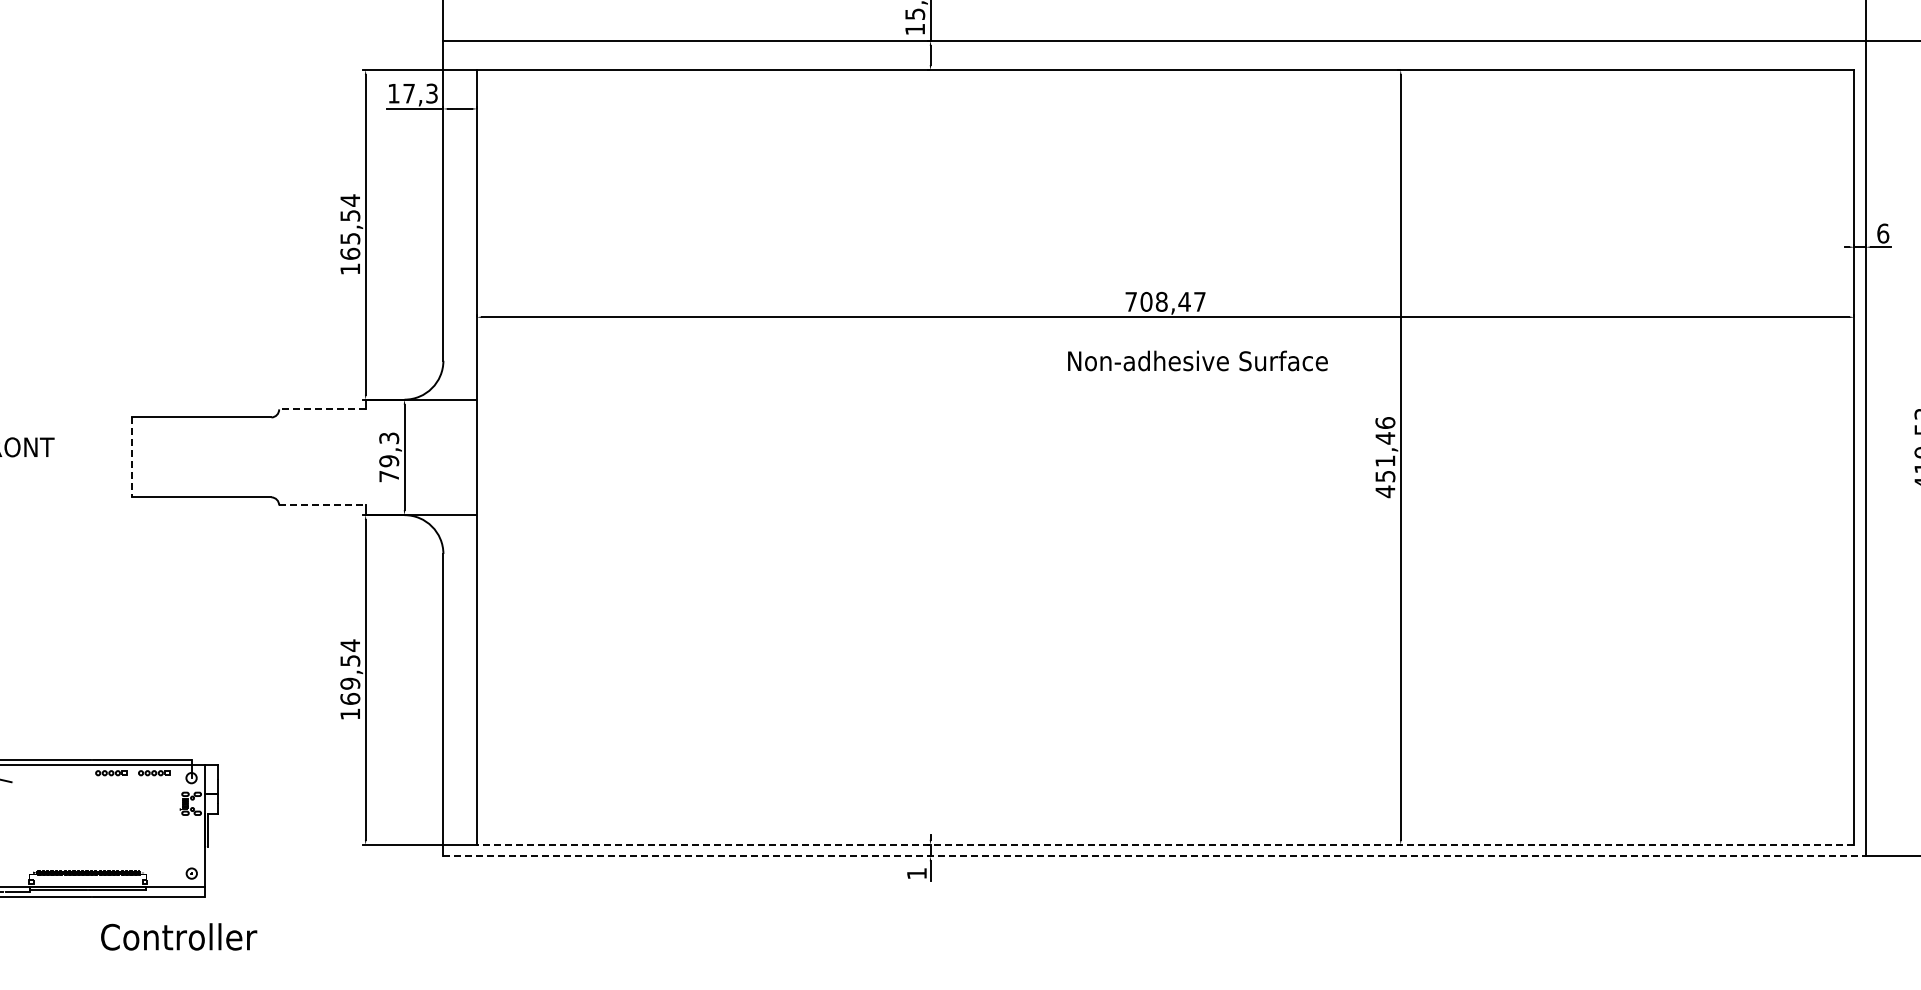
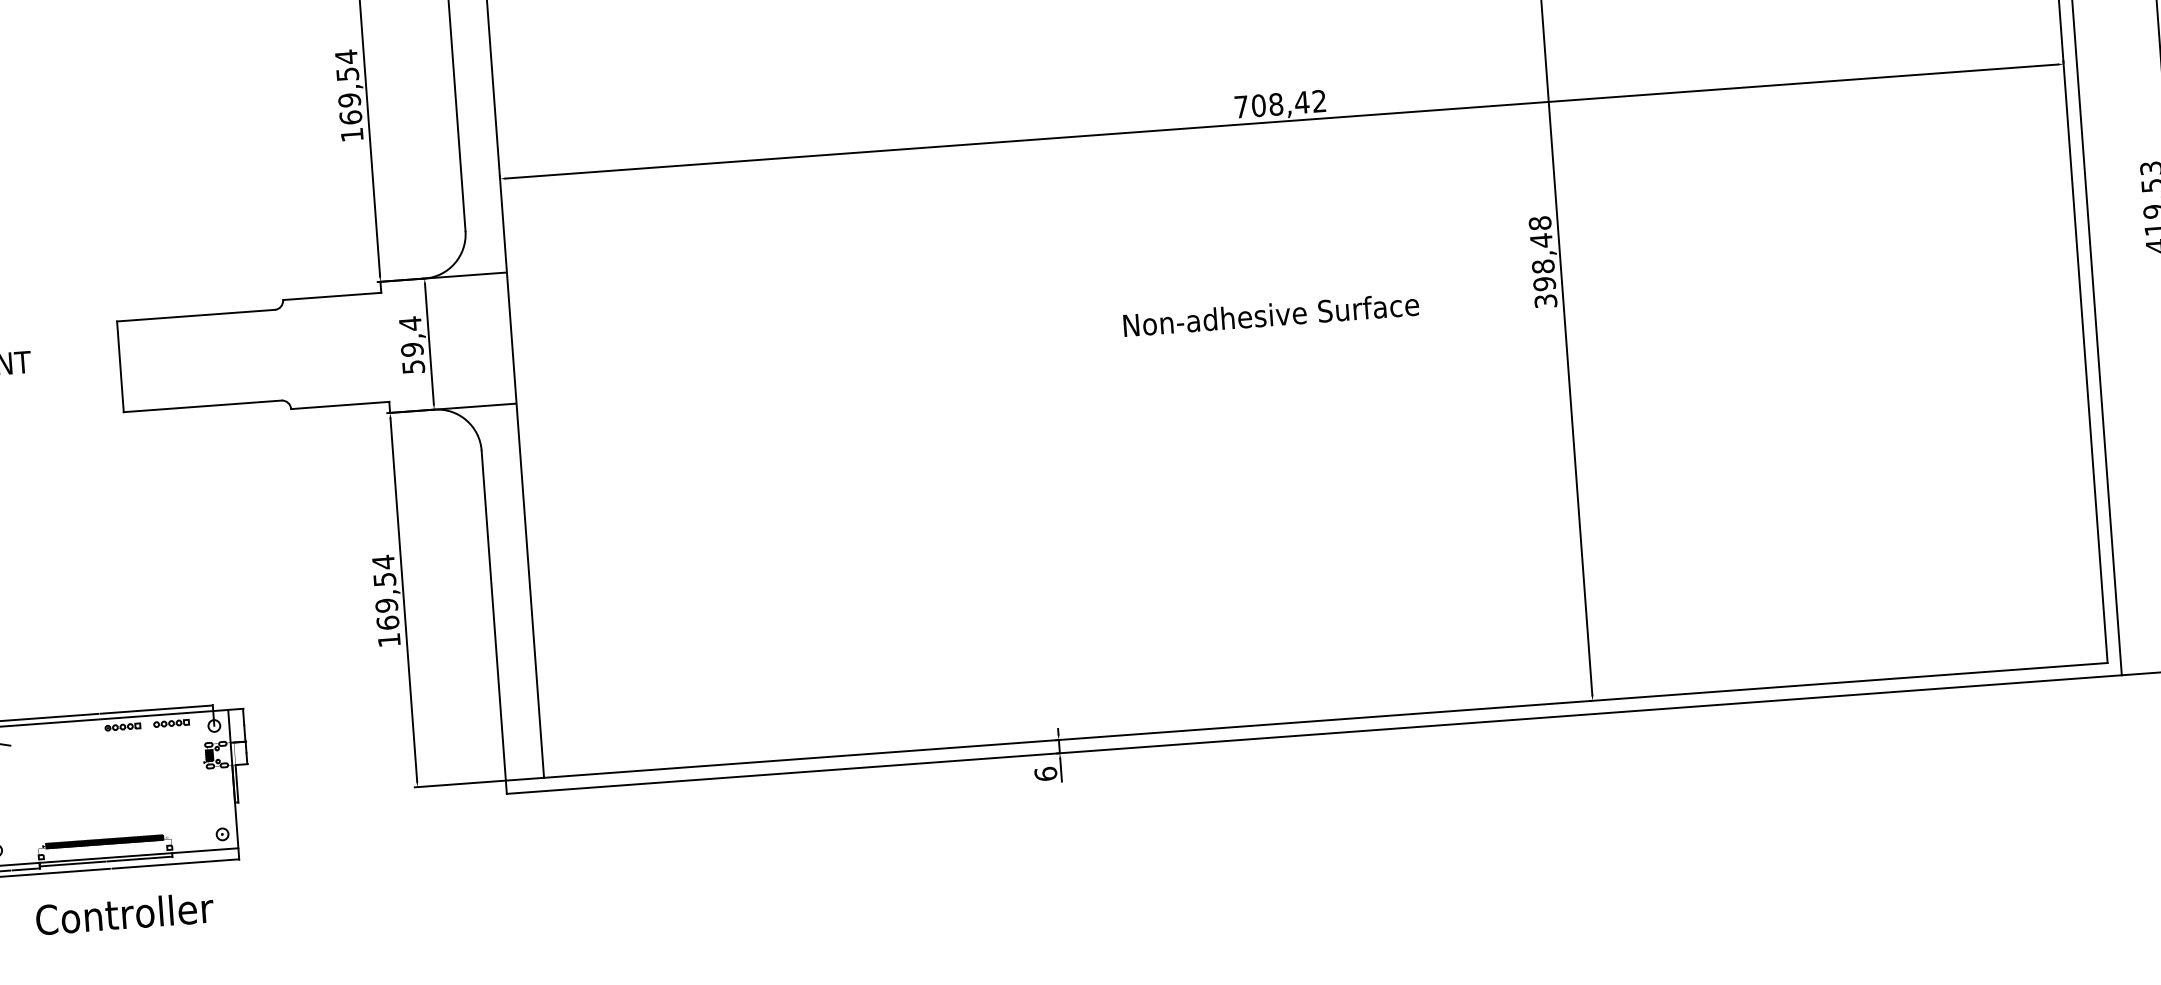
text: (349, 238) -> (348, 100), 165,54 -> 169,54
text: (1199, 301) -> (1318, 100), 708,47 -> 708,42
text: (1197, 360) -> (1270, 314), moved
line: (321, 409) -> (331, 296), dashed -> solid
line: (132, 457) -> (120, 366), dashed -> solid
text: (389, 457) -> (412, 345), 79,3 -> 59,4
text: (1385, 457) -> (1543, 262), 451,46 -> 398,48
line: (322, 505) -> (340, 405), dashed -> solid
line: (1165, 844) -> (1325, 720), dashed -> solid
line: (1155, 856) -> (1315, 734), dashed -> solid
text: (916, 873) -> (1045, 773), 1 -> 6
text: (179, 936) -> (125, 913), moved

